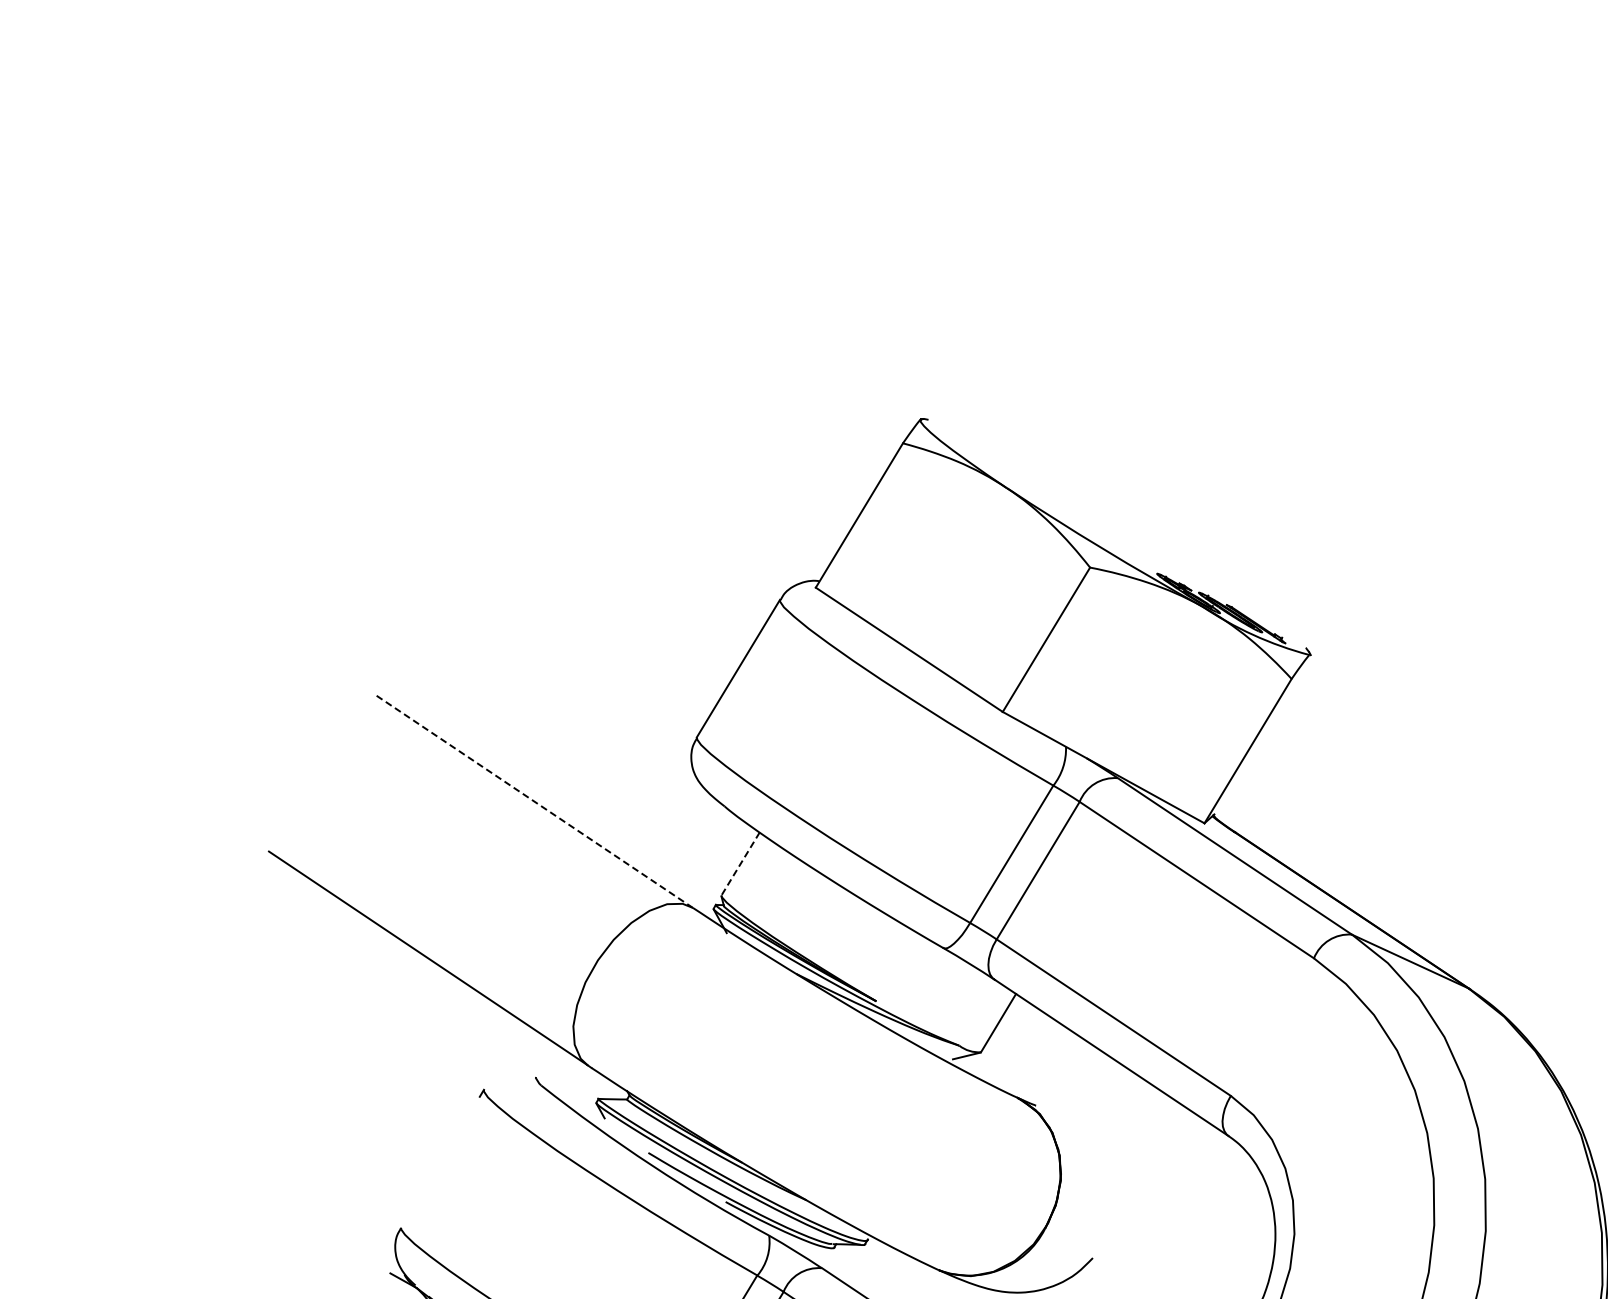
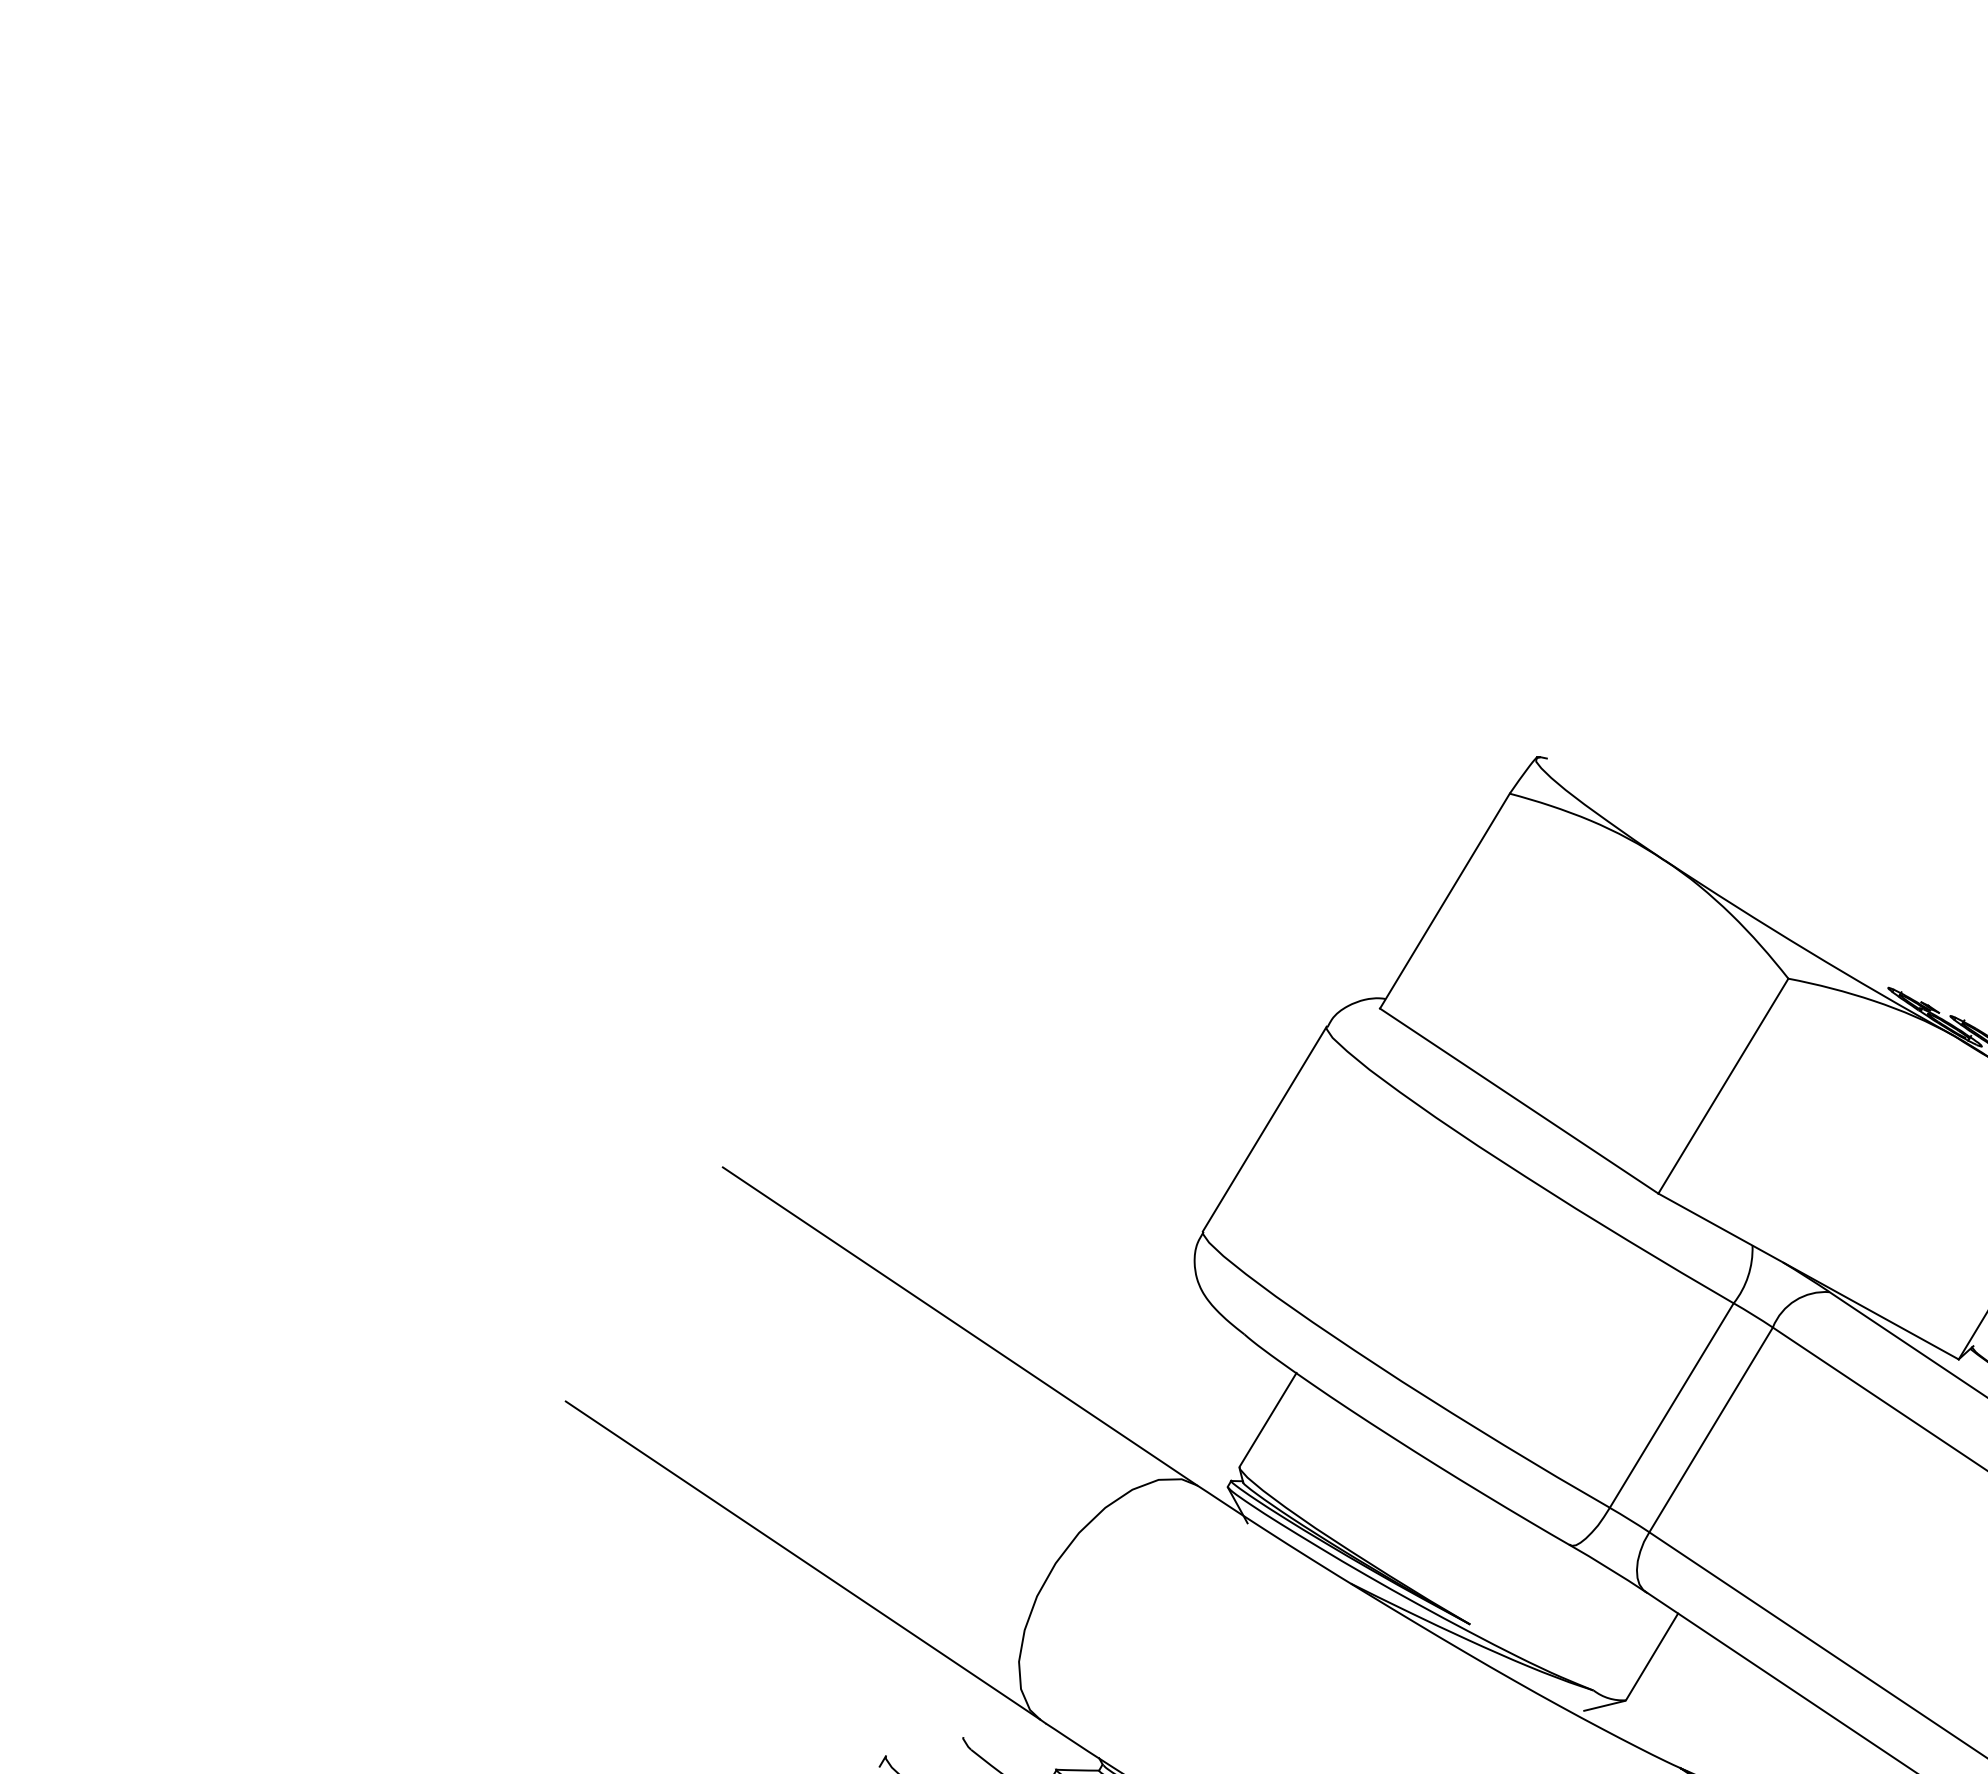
line: (533, 801) -> (959, 1326), dashed -> solid
line: (740, 863) -> (1267, 1419), dashed -> solid

